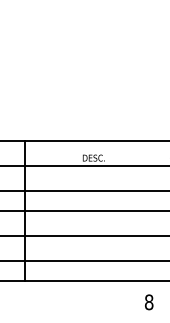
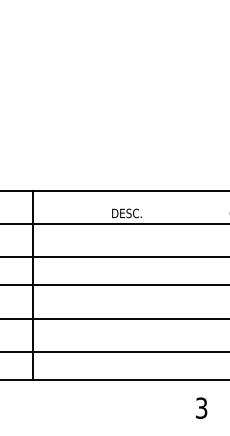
text: (149, 302) -> (202, 408), 8 -> 3

